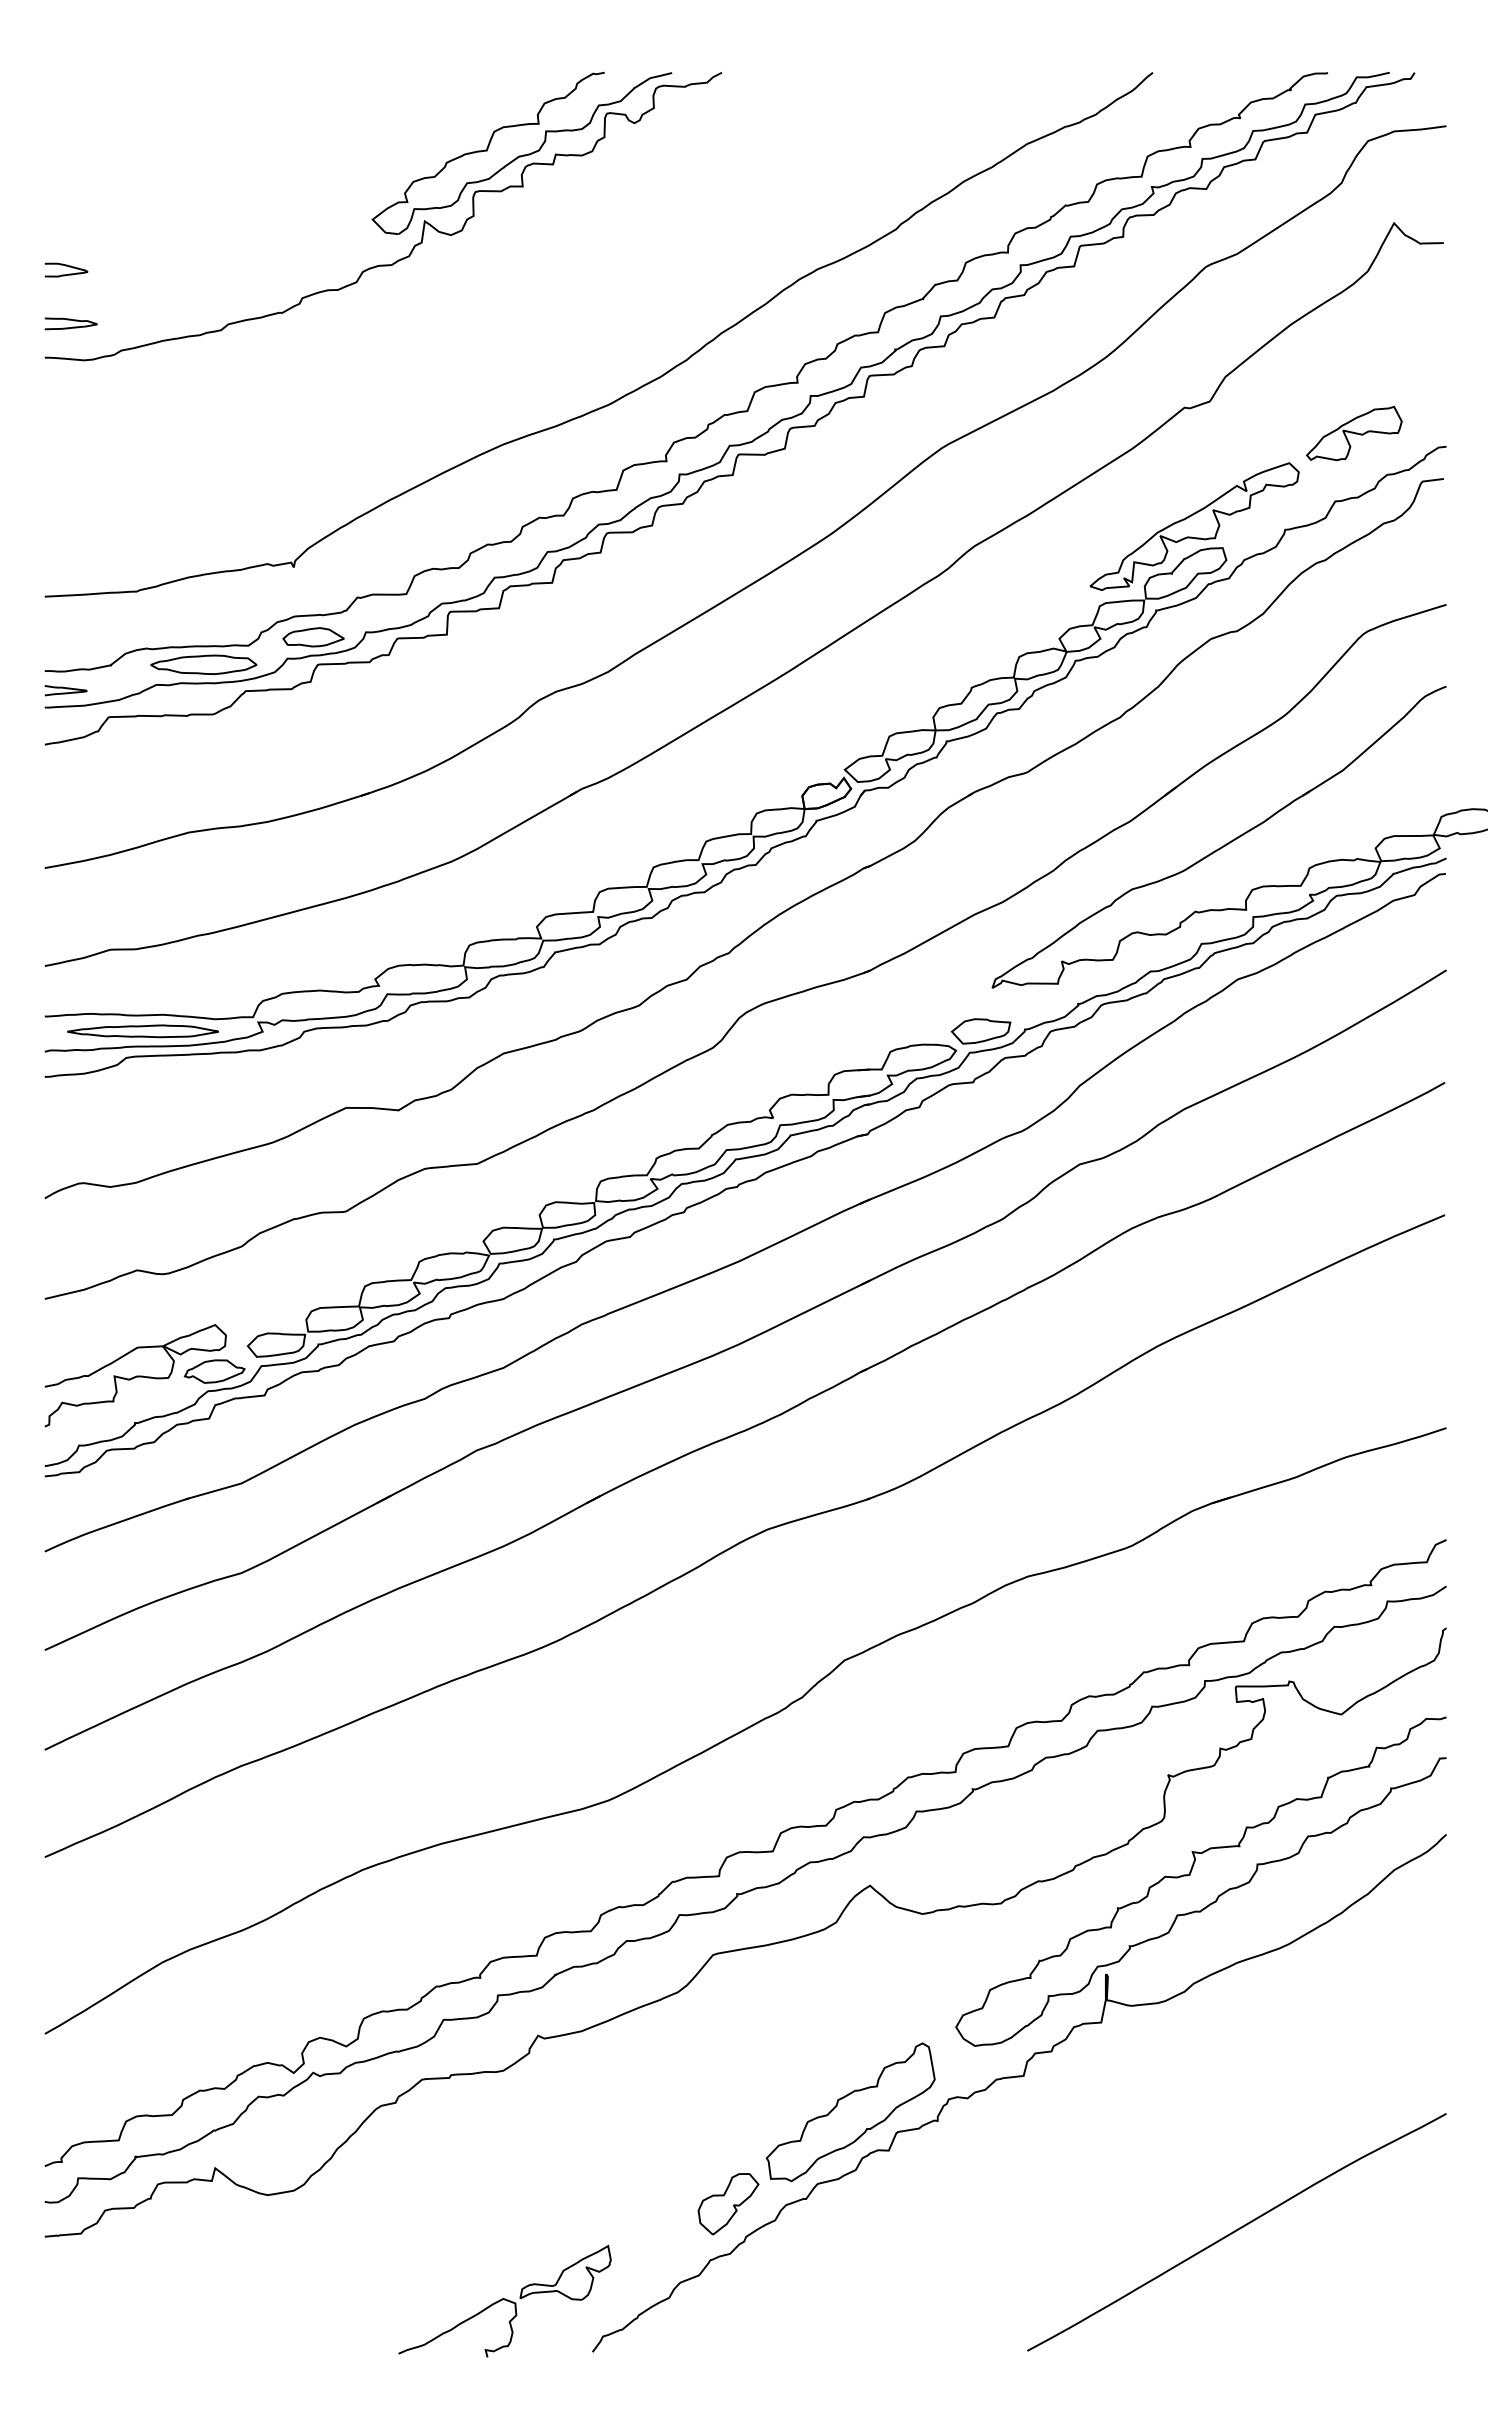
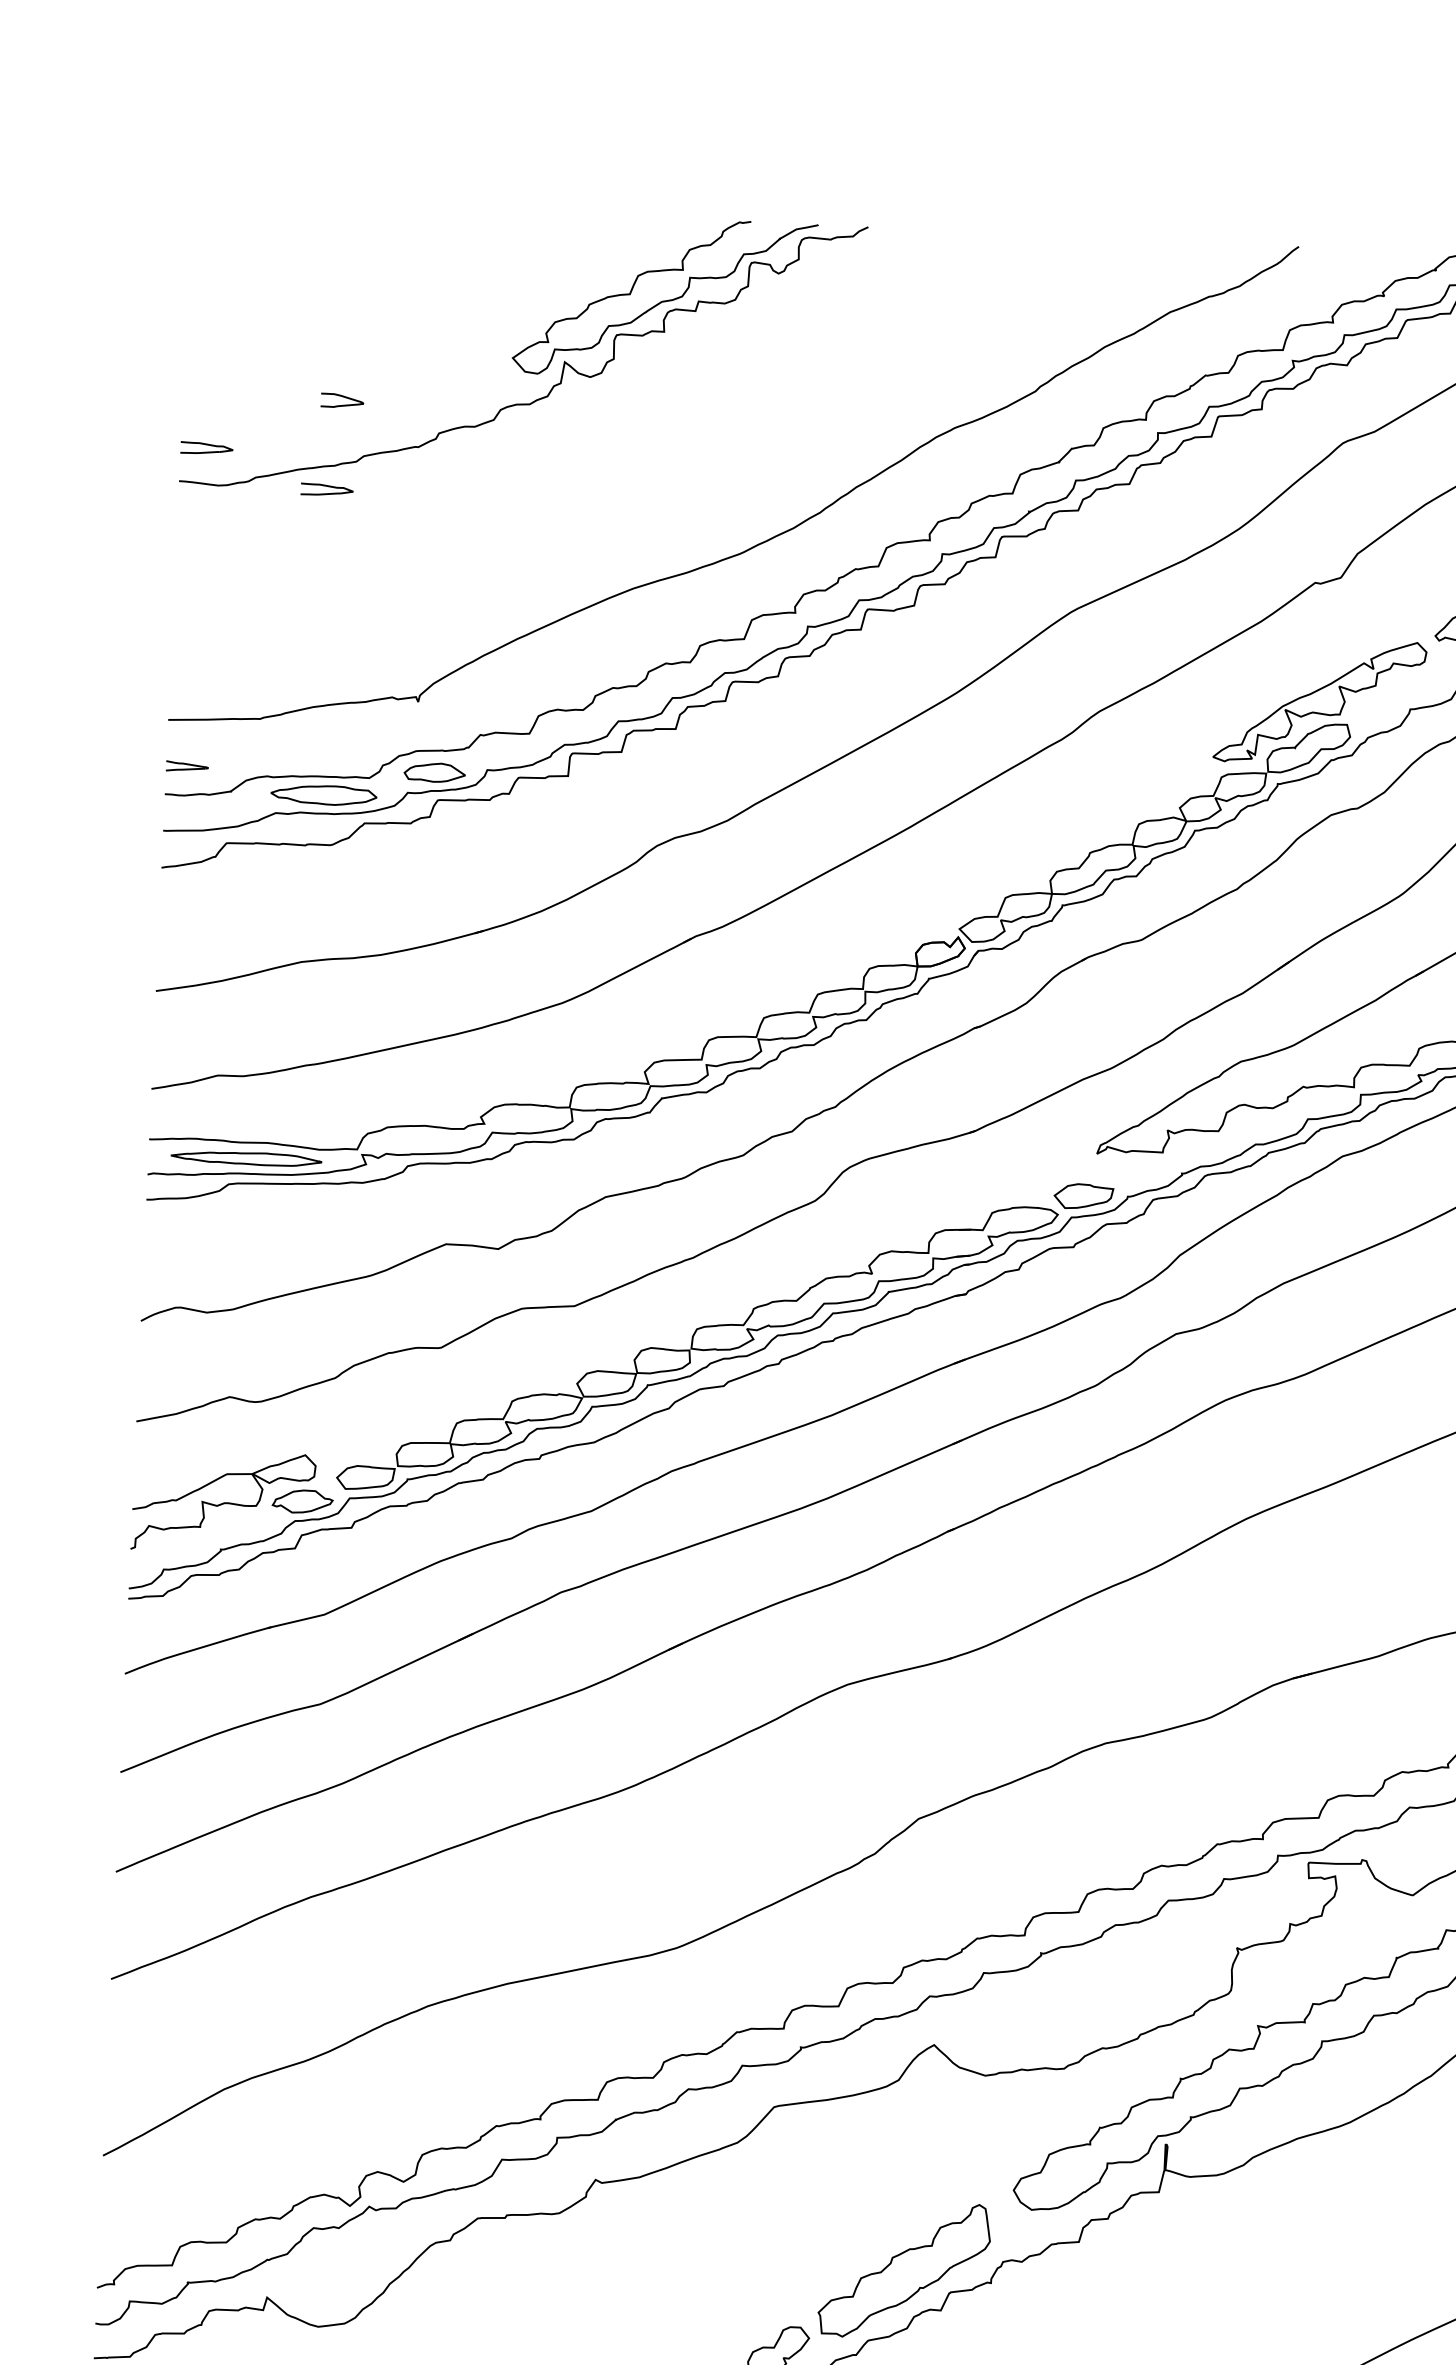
curve: (66, 266) -> (342, 397), moved
part: (192, 359) -> (326, 489), added
part: (65, 690) -> (186, 766), moved

